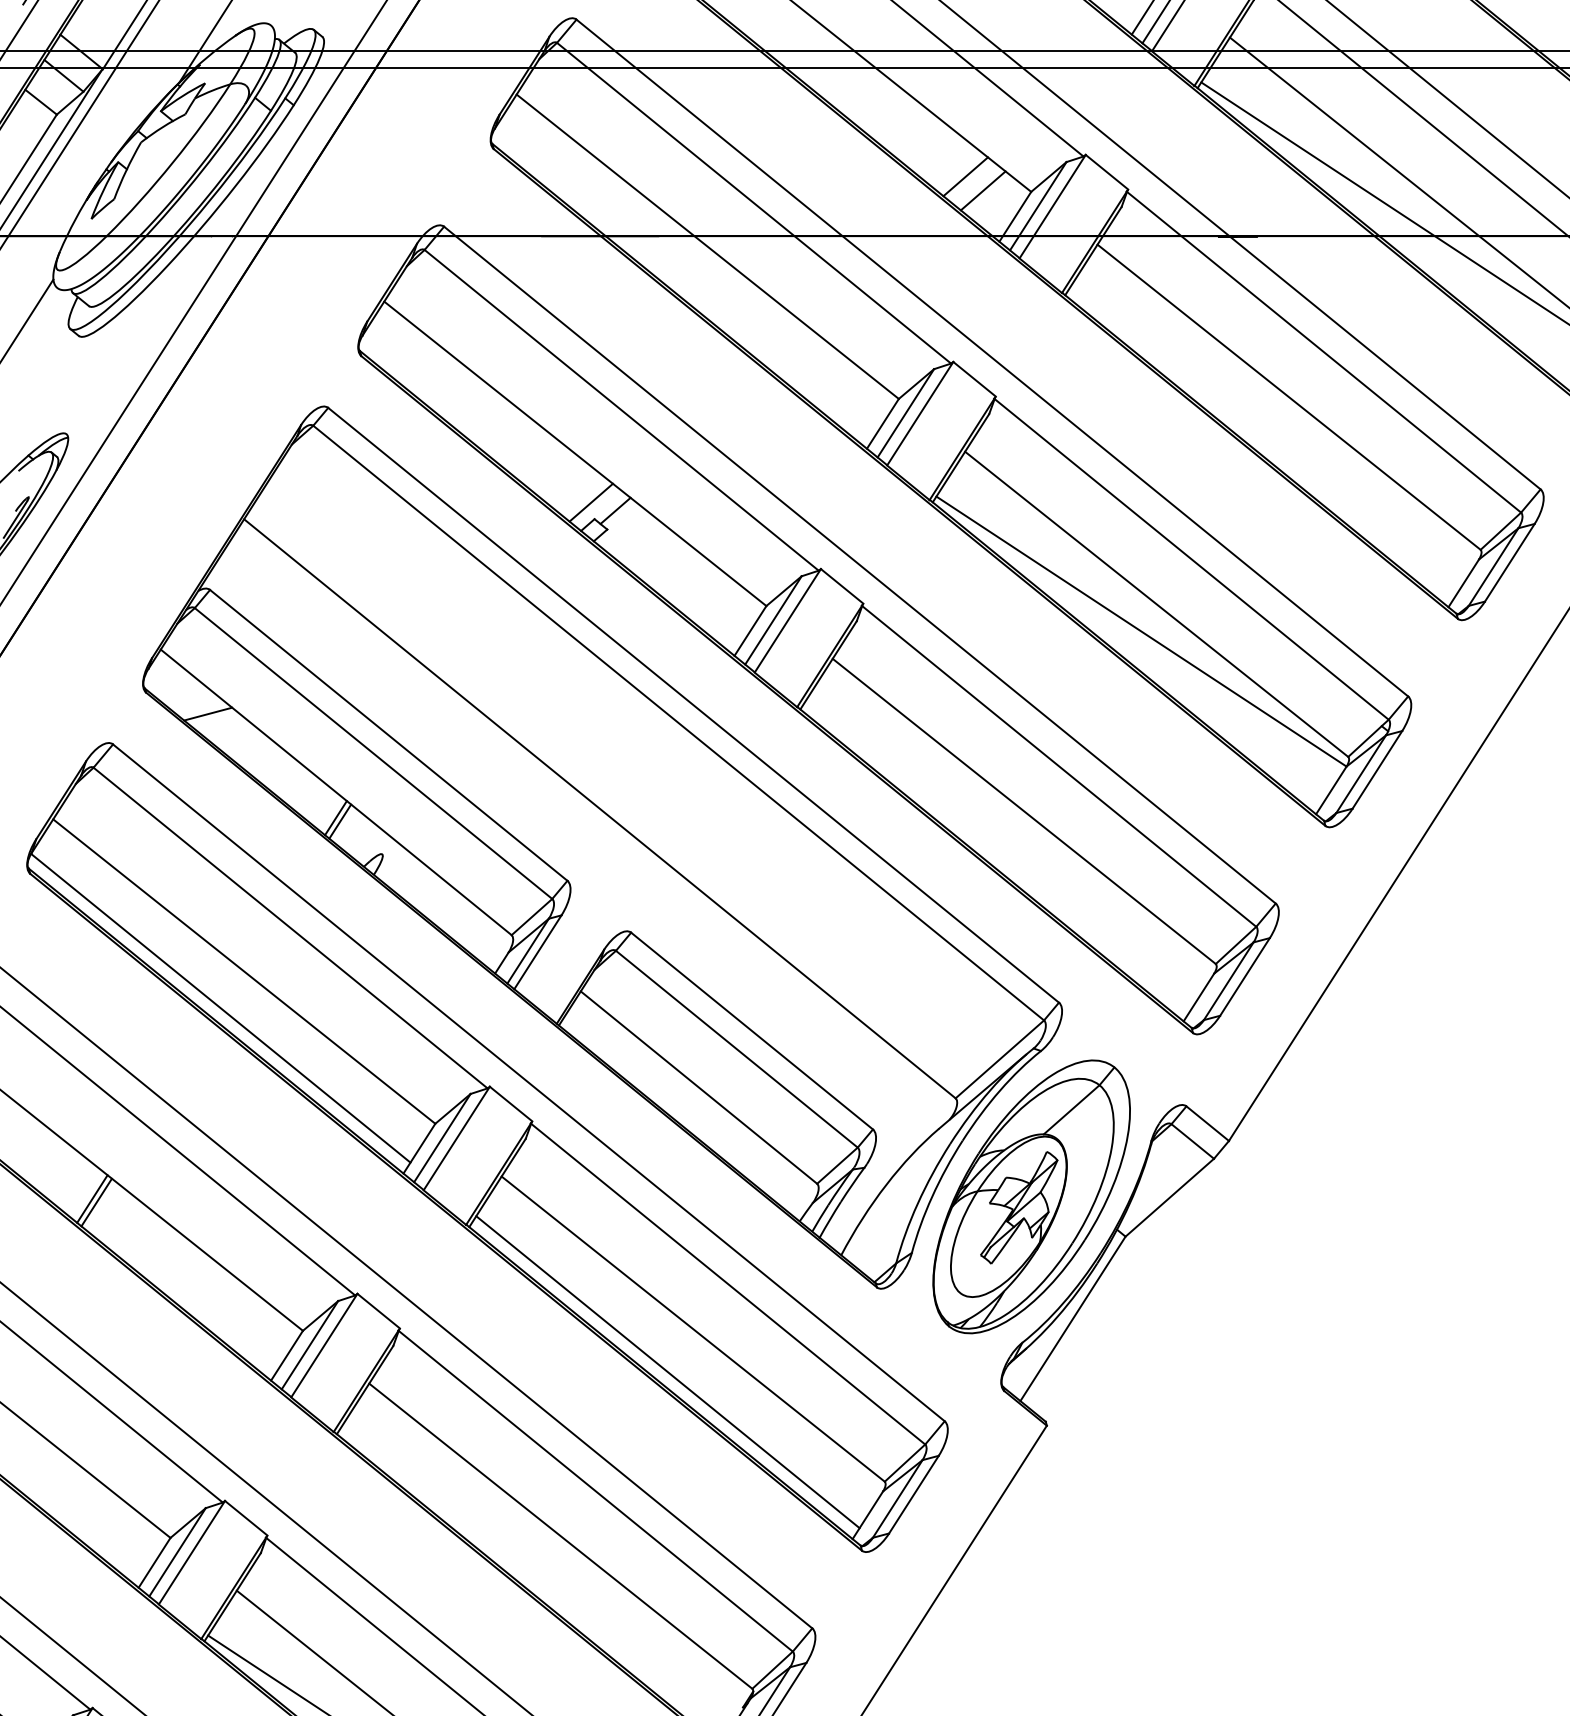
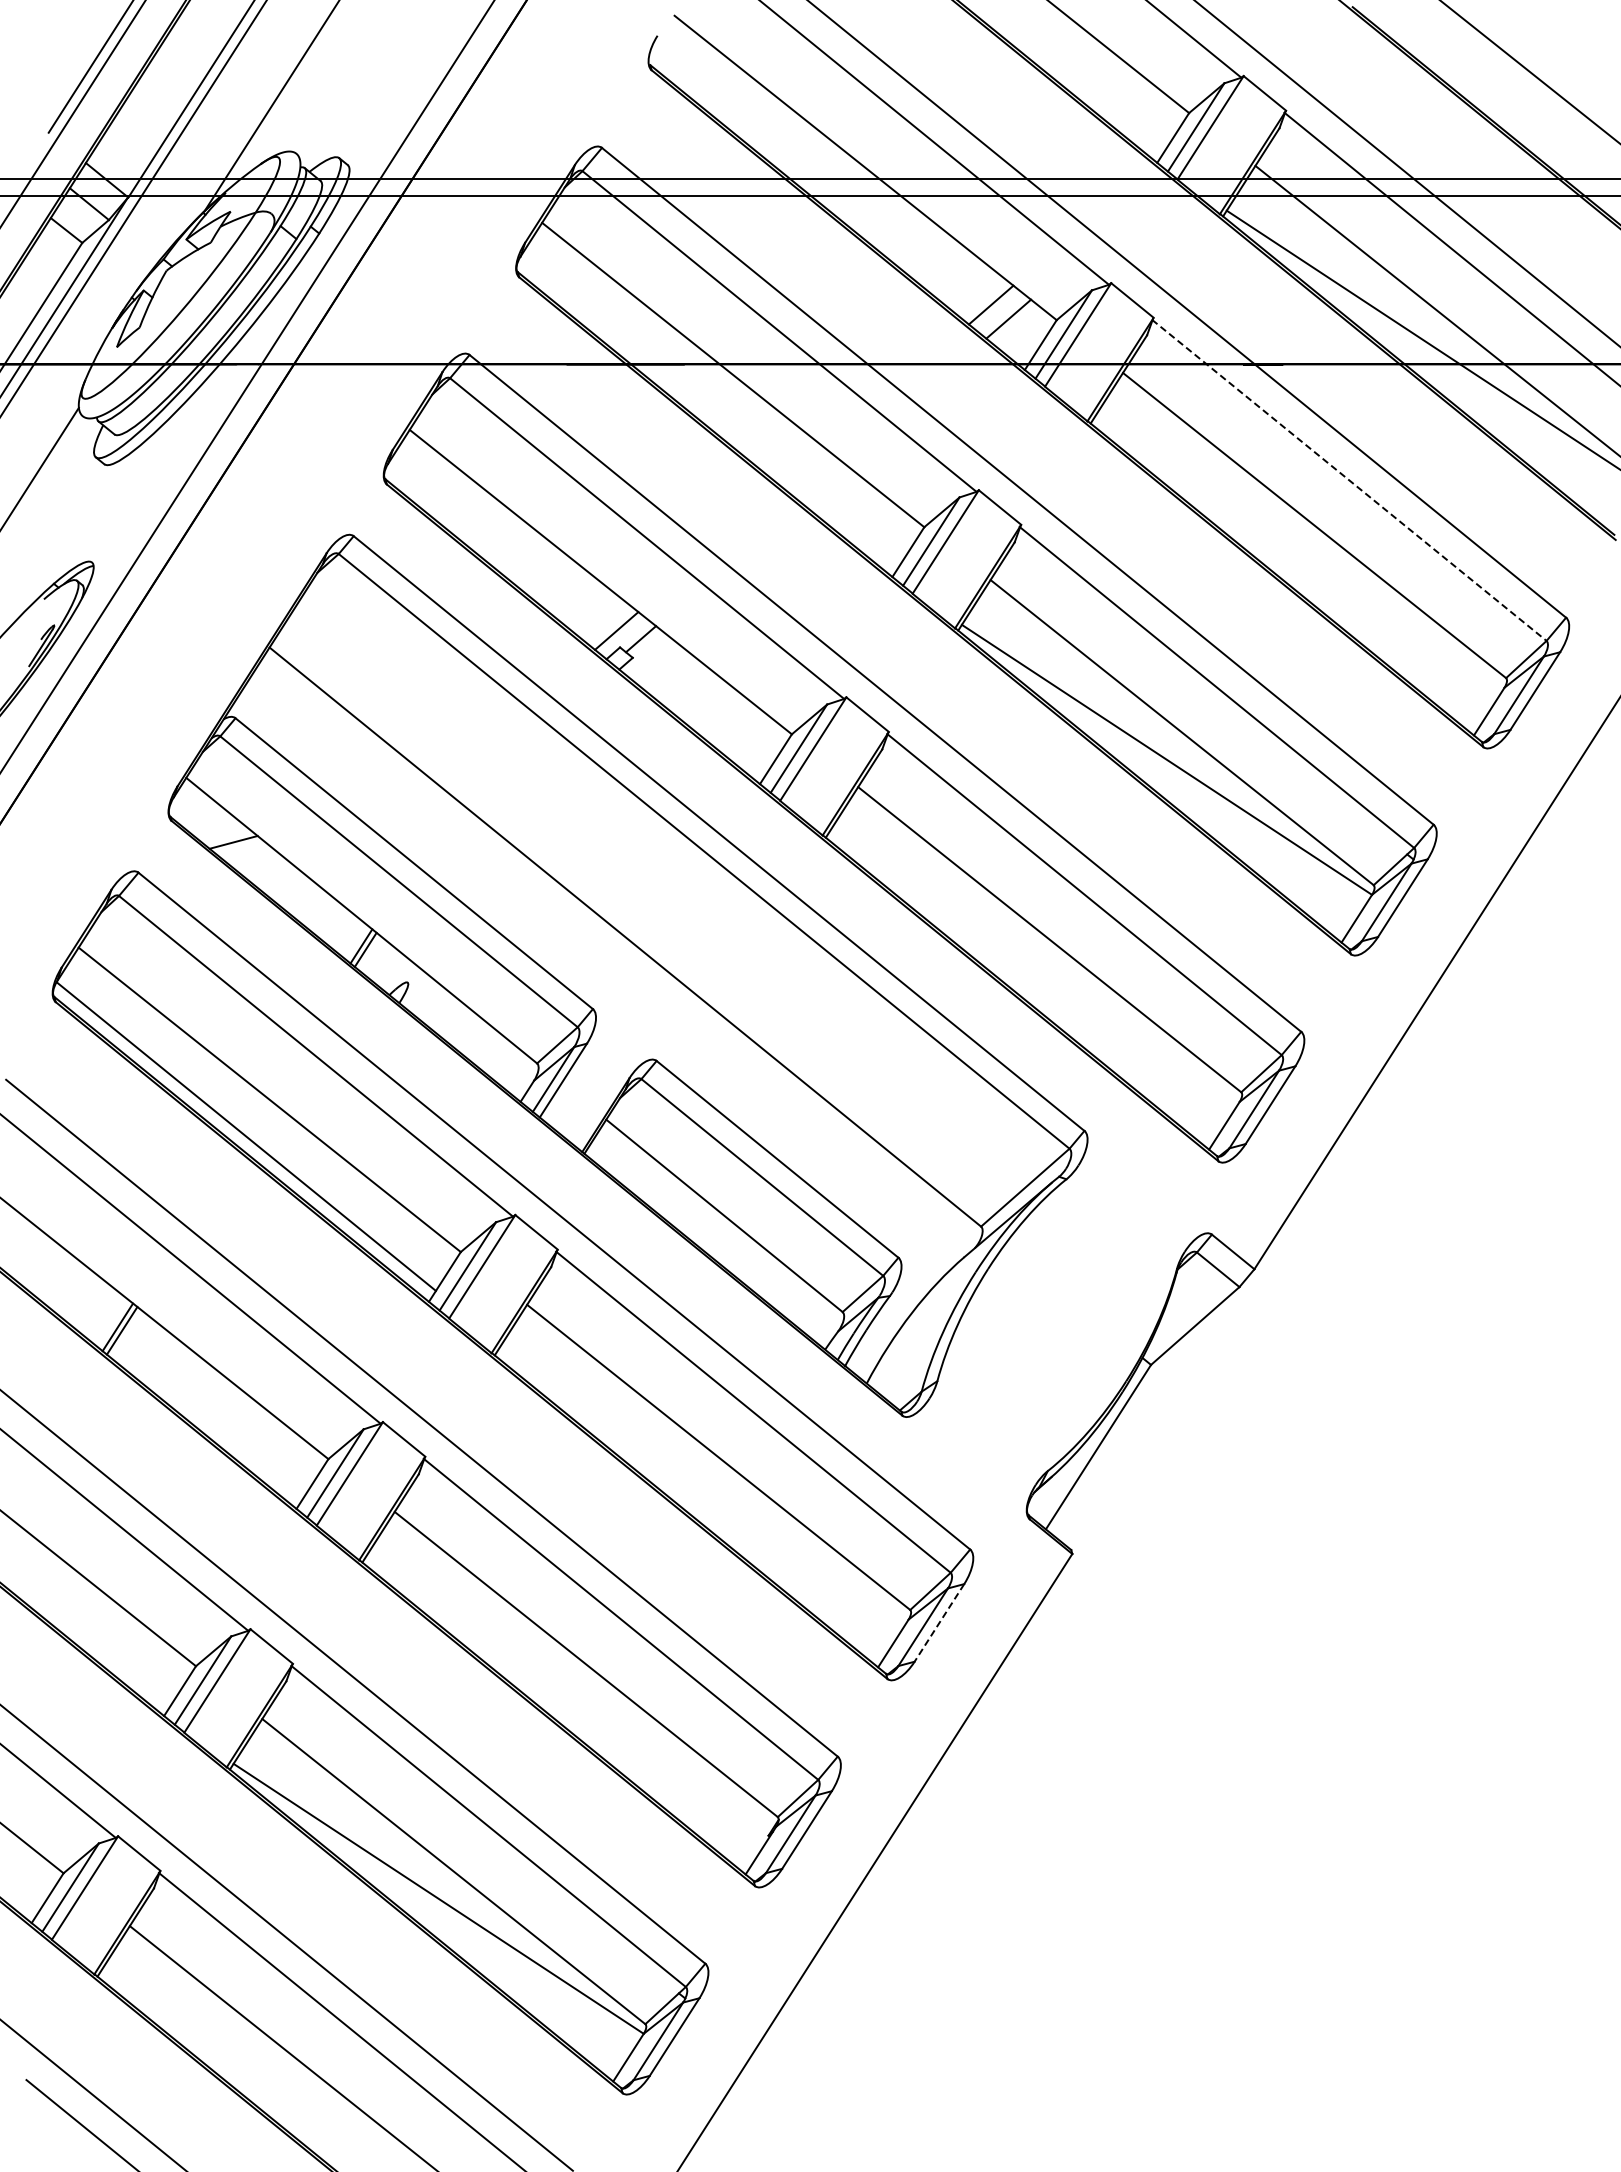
line: (1324, 352) -> (1349, 480), solid -> dashed
part: (1032, 1196) -> (1057, 1324), removed
line: (668, 1372) -> (693, 1500), removed
line: (914, 1495) -> (939, 1623), solid -> dashed

